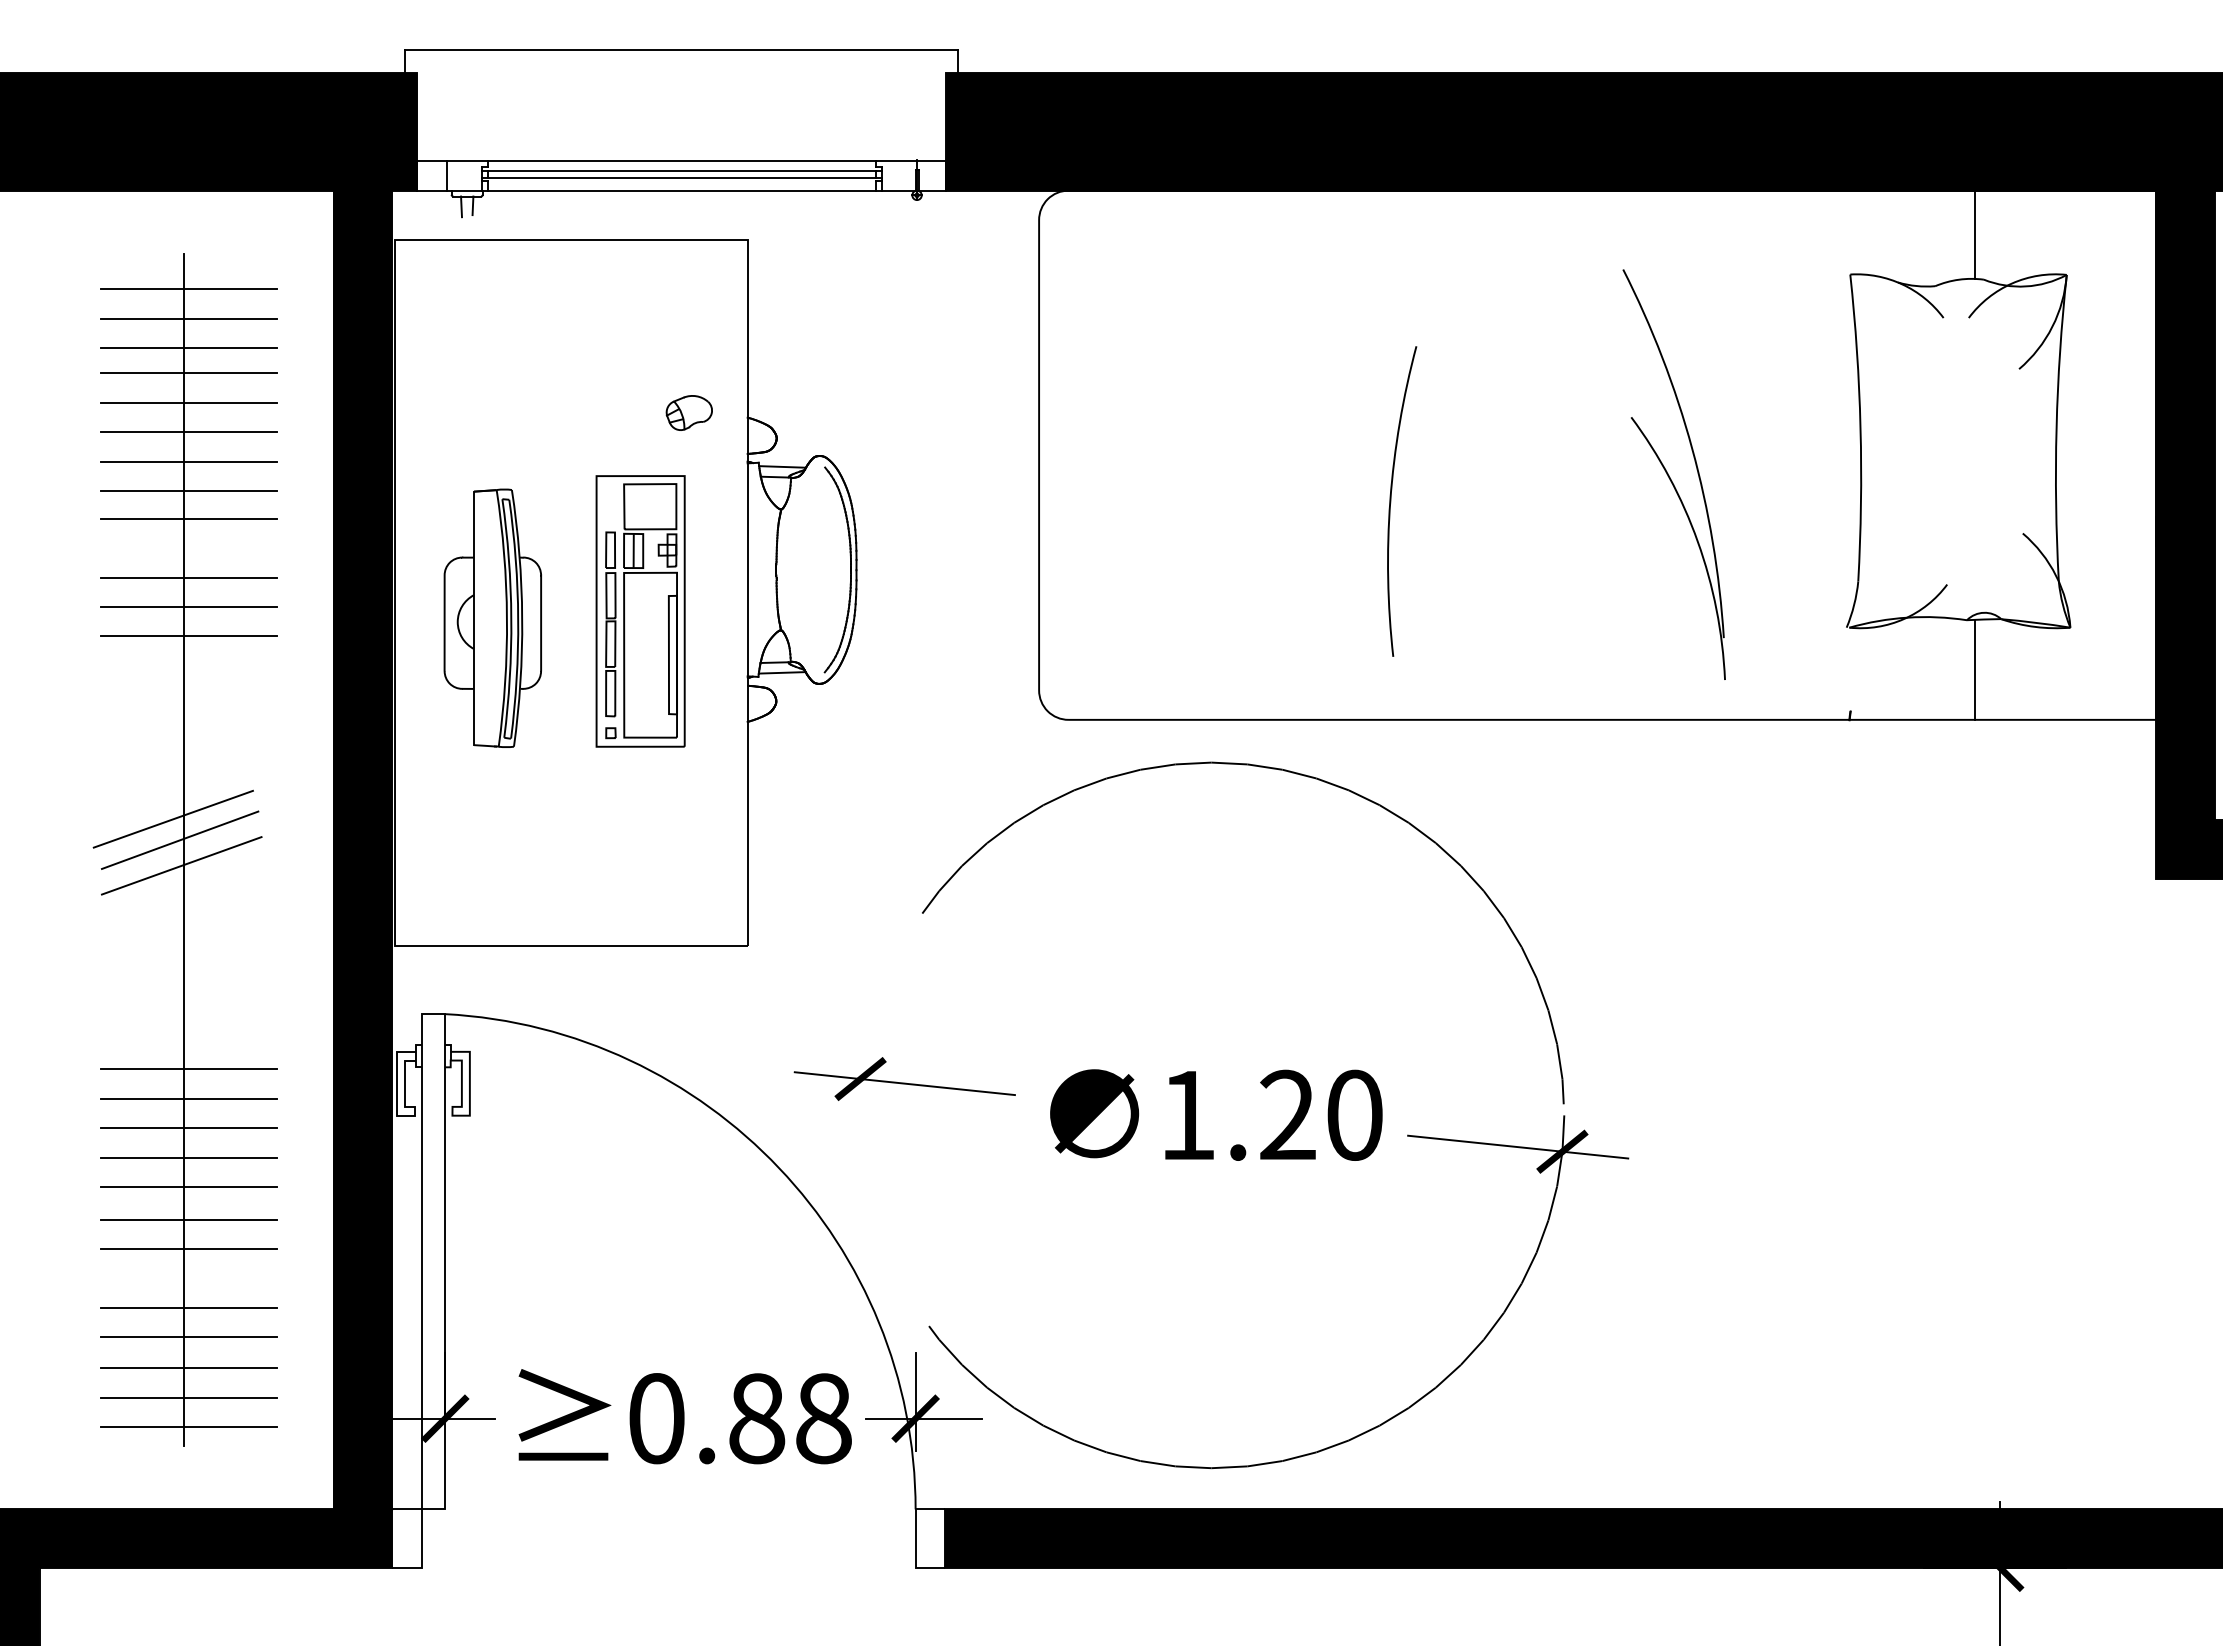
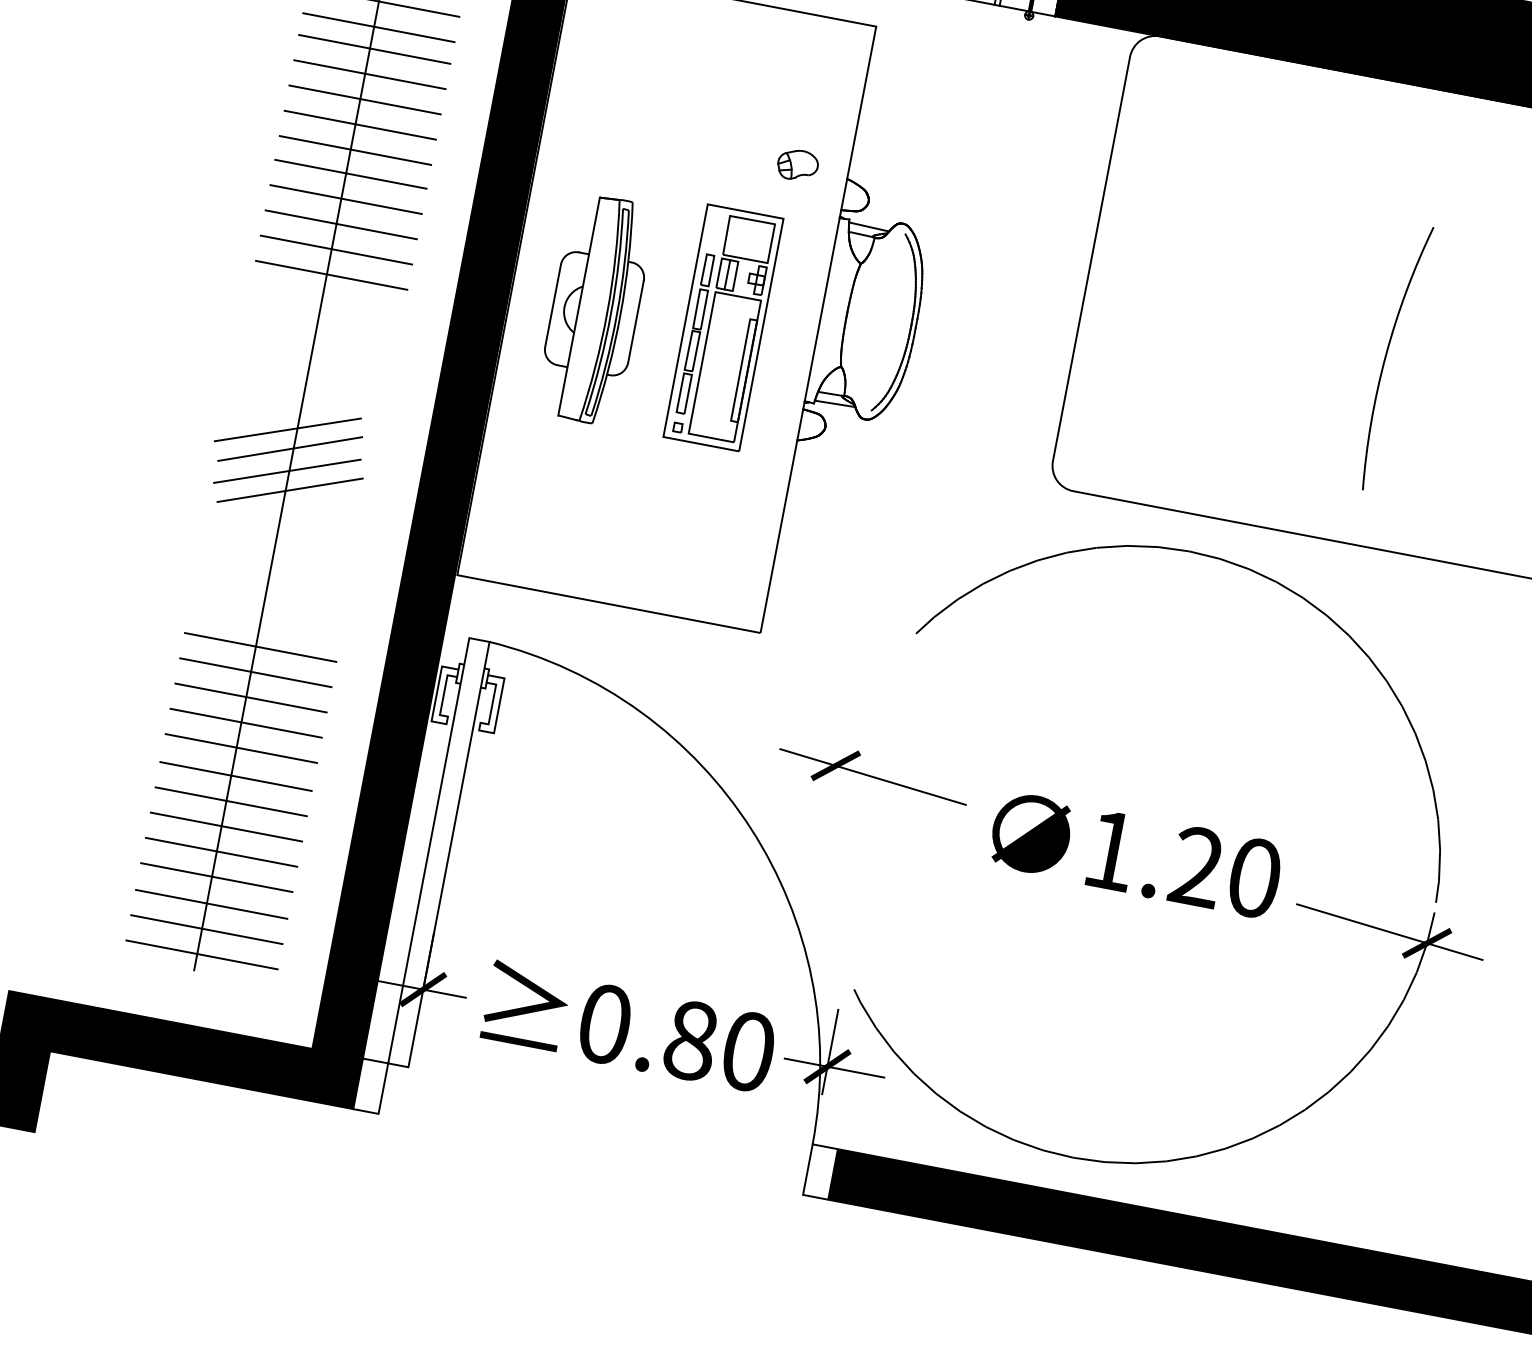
line: (189, 548) -> (346, 199), added
line: (188, 886) -> (289, 490), added
line: (189, 1278) -> (226, 827), added
text: (823, 1418) -> (748, 1051), 0.88 -> 0.80

